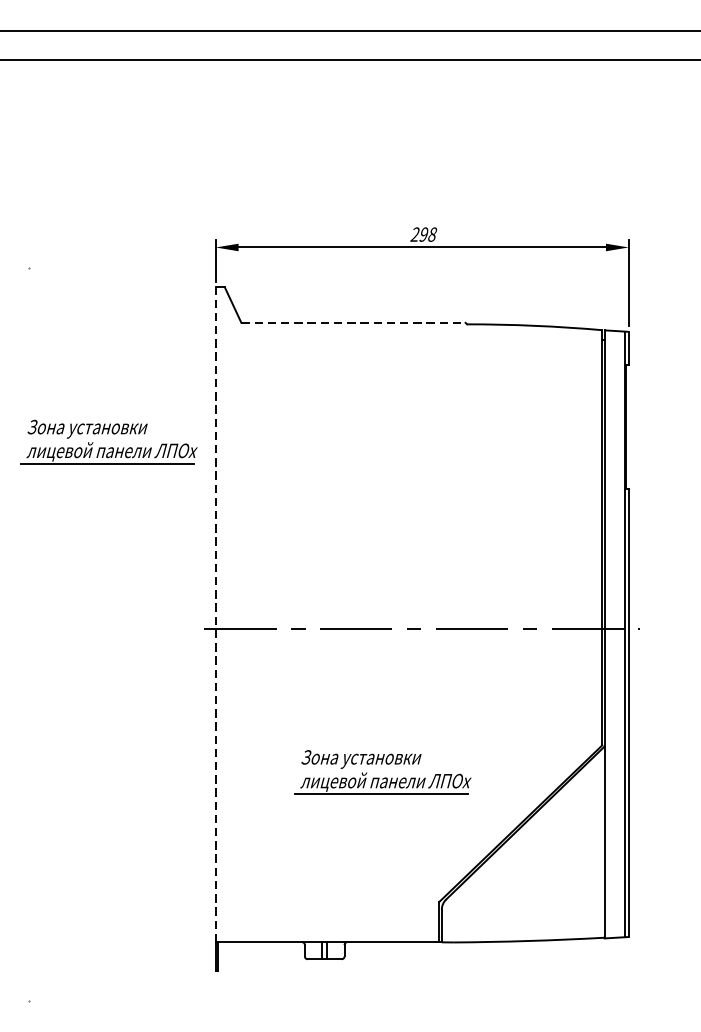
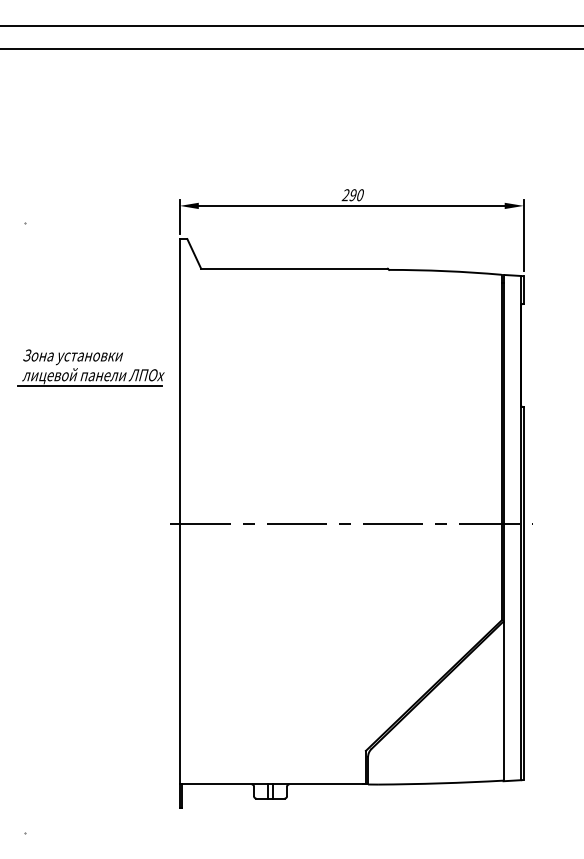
text: (431, 233) -> (359, 194), 298 -> 290
line: (354, 322) -> (295, 268), dashed -> solid
line: (215, 614) -> (179, 511), dashed -> solid
part: (382, 771) -> (318, 642), removed

